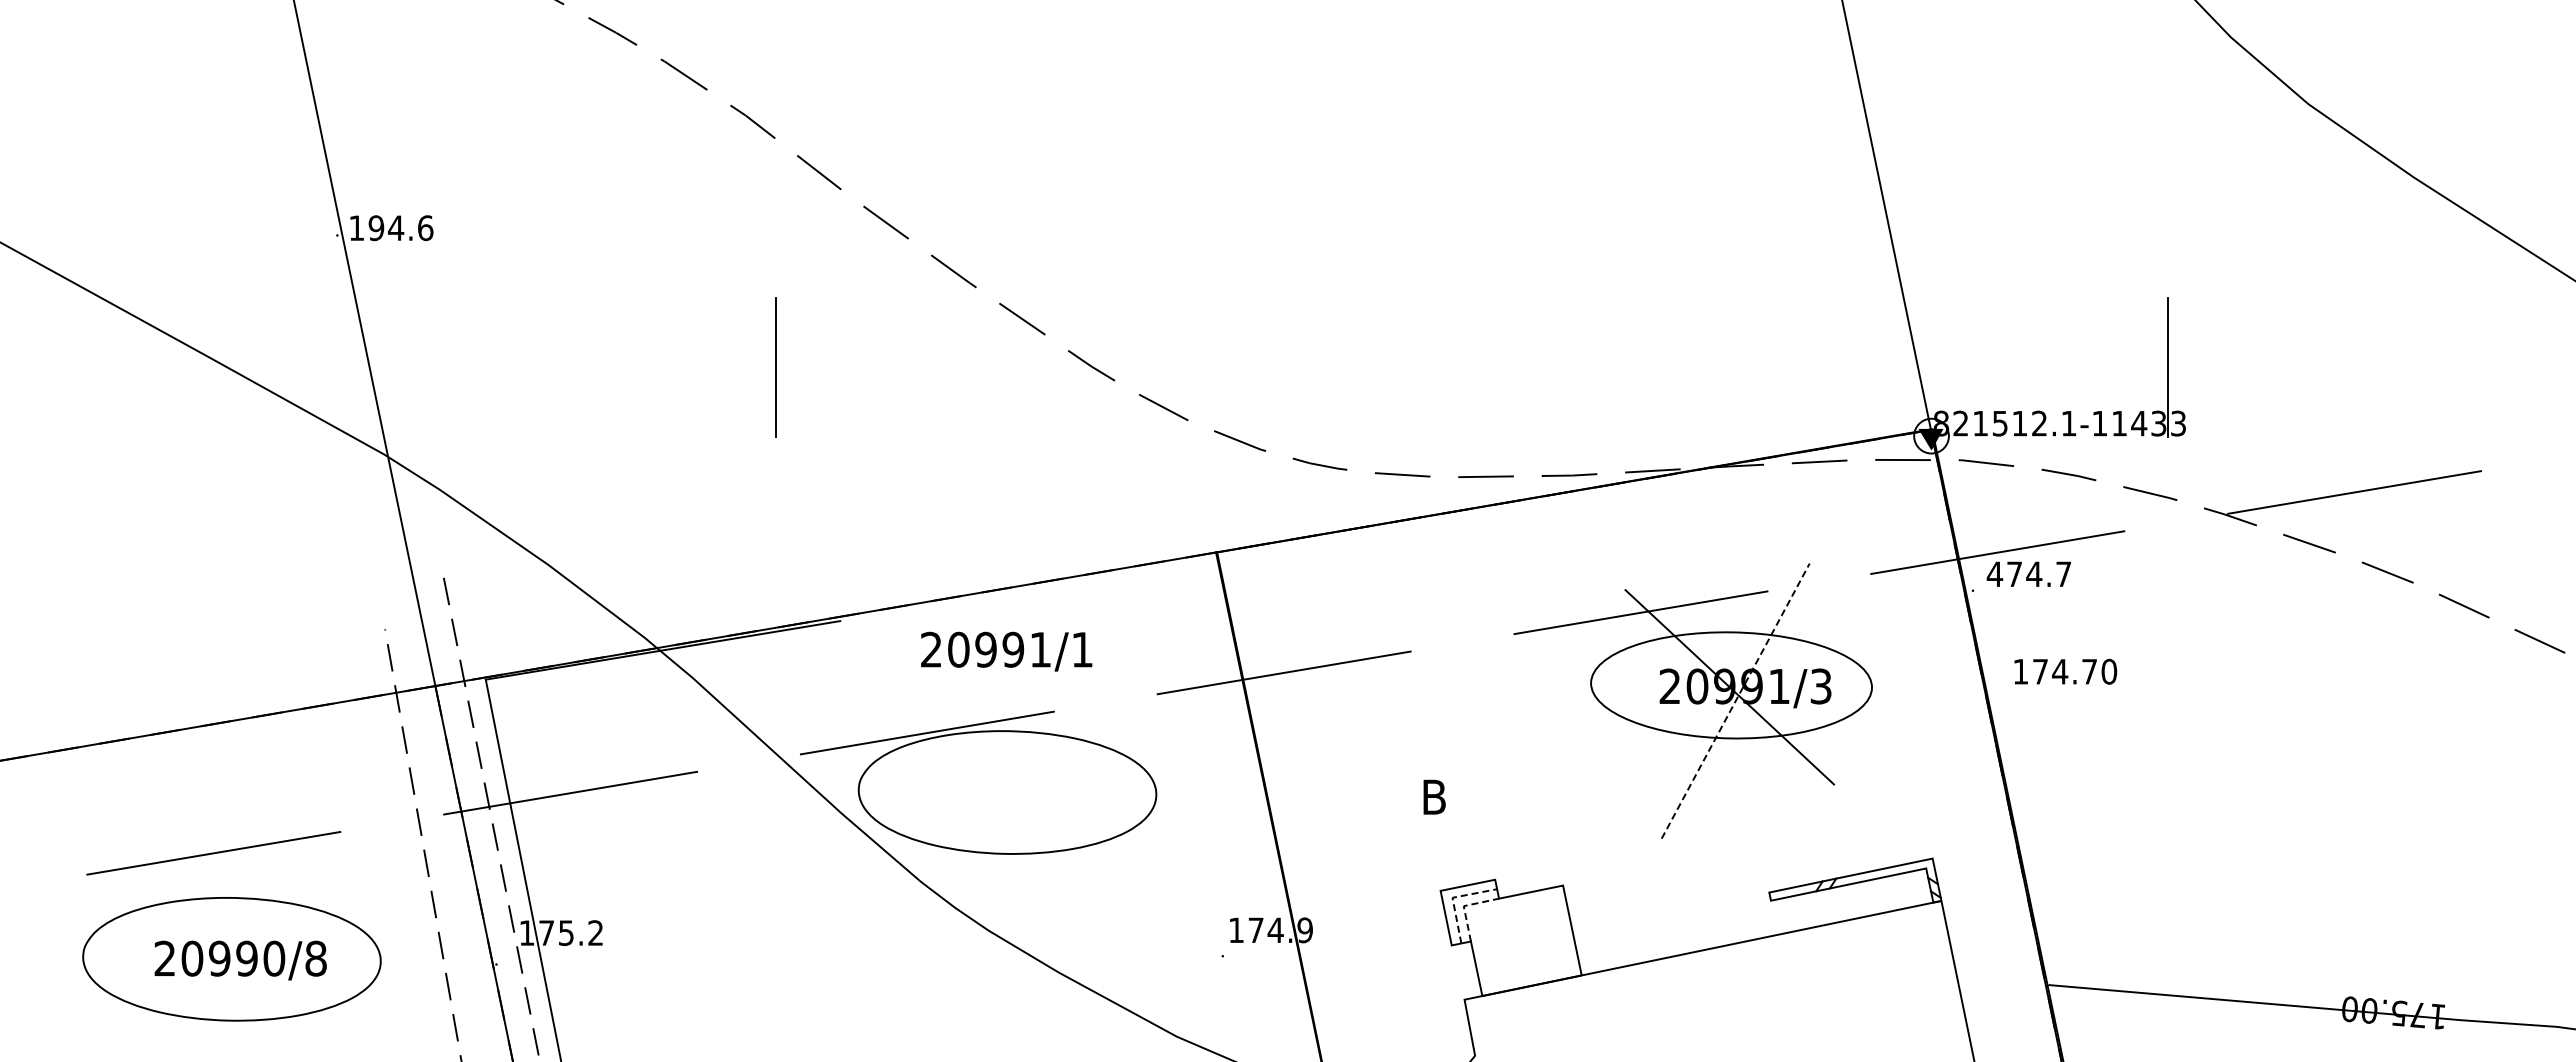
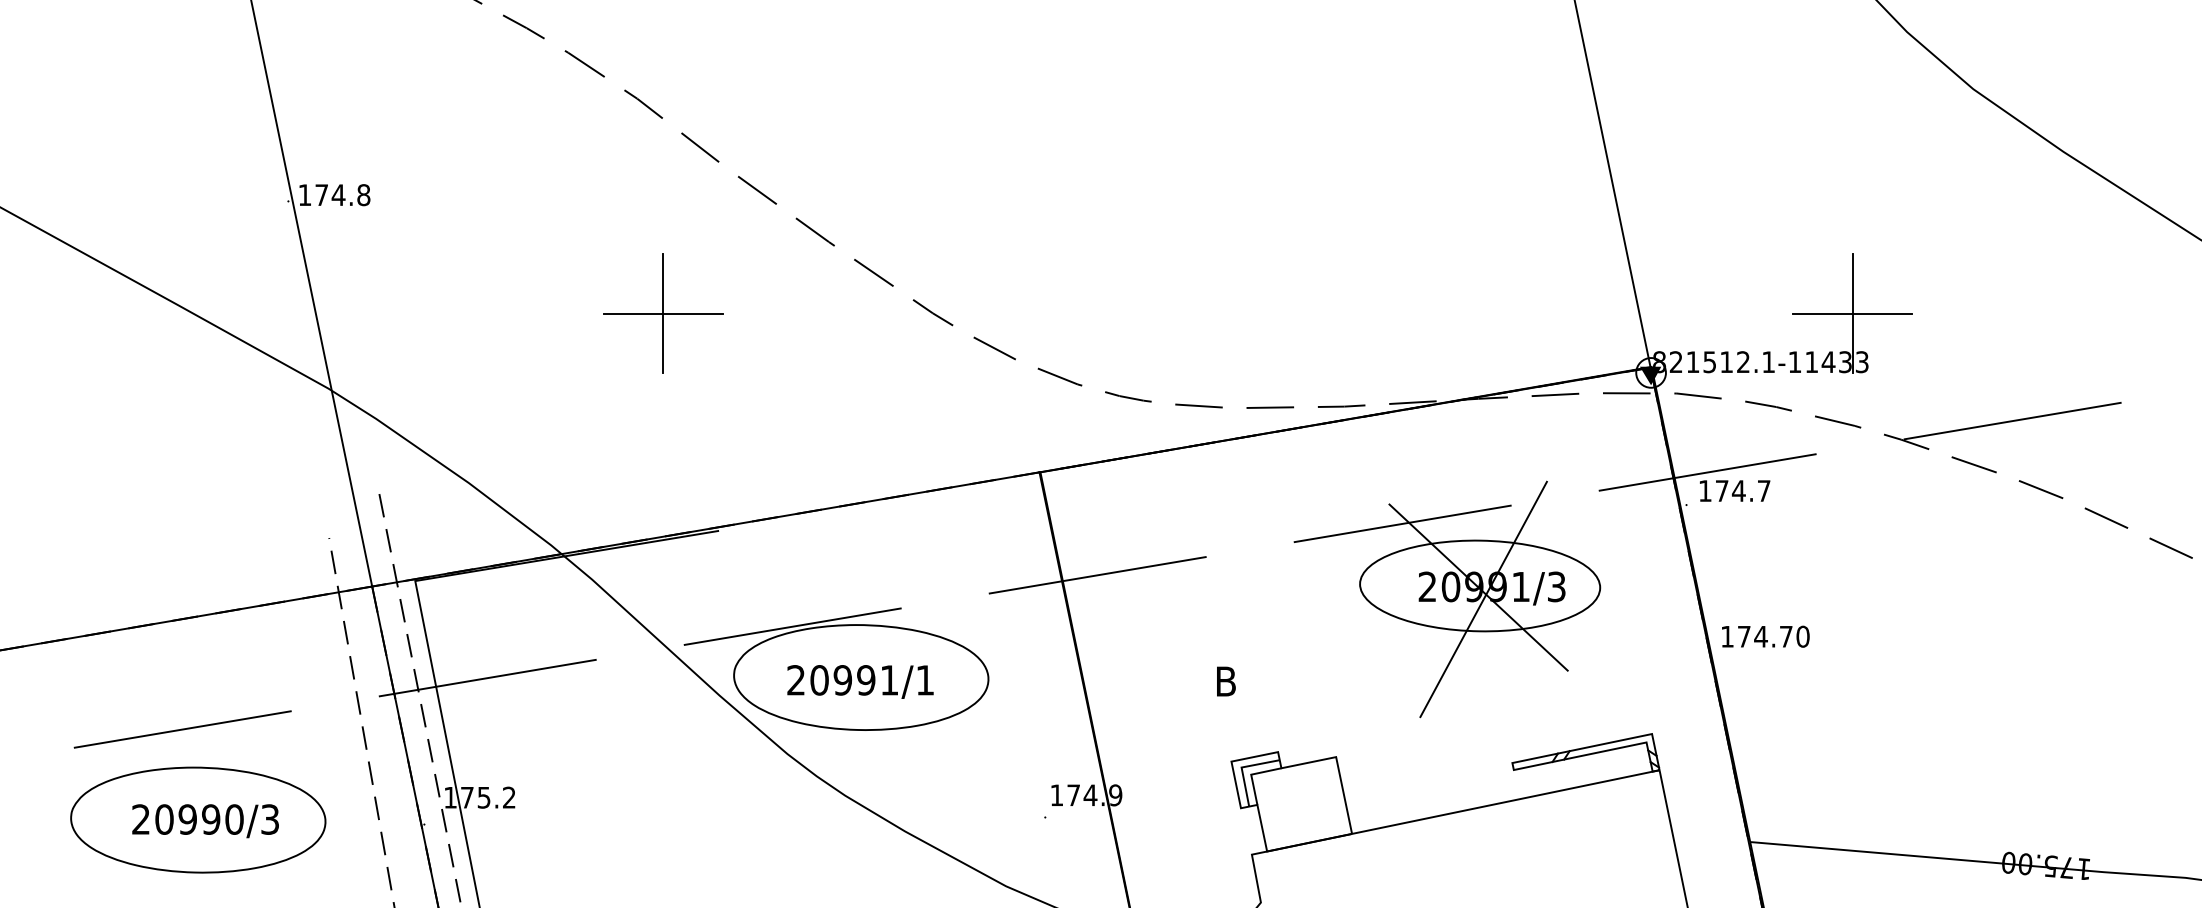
text: (400, 228) -> (342, 195), 194.6 -> 174.8
line: (775, 367) -> (662, 314), added
line: (2167, 367) -> (1852, 314), added
text: (1994, 573) -> (1704, 490), 474.7 -> 174.7
text: (1006, 651) -> (860, 681), moved
text: (2065, 671) -> (1765, 636), moved
line: (1735, 700) -> (1483, 598), dashed -> solid
line: (1452, 897) -> (1241, 767), dashed -> solid
line: (1463, 906) -> (1251, 774), dashed -> solid
text: (315, 958) -> (269, 819), 20990/8 -> 20990/3

